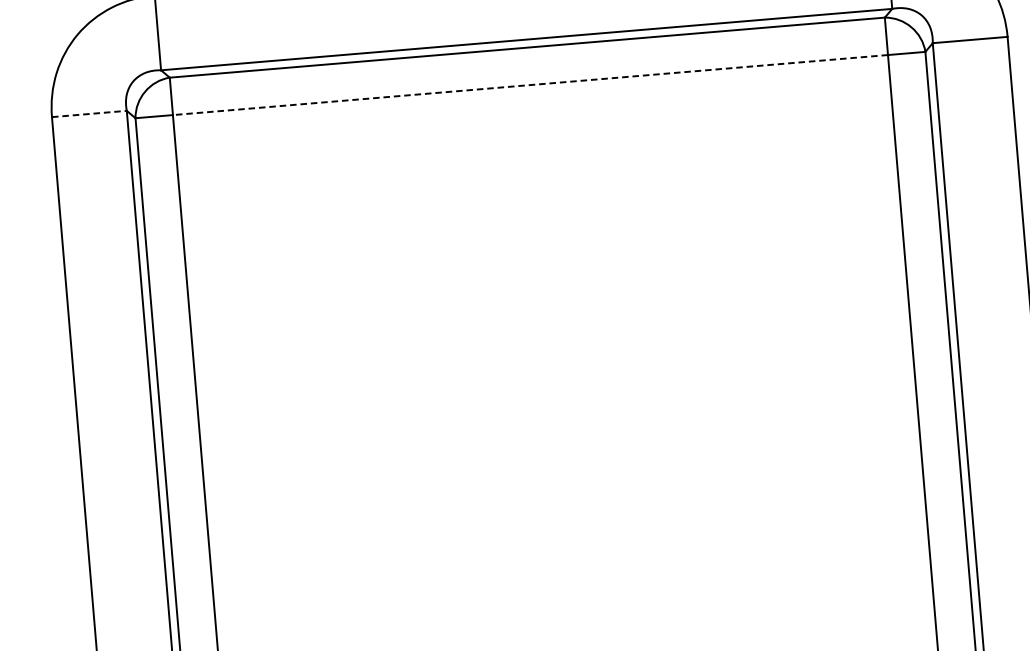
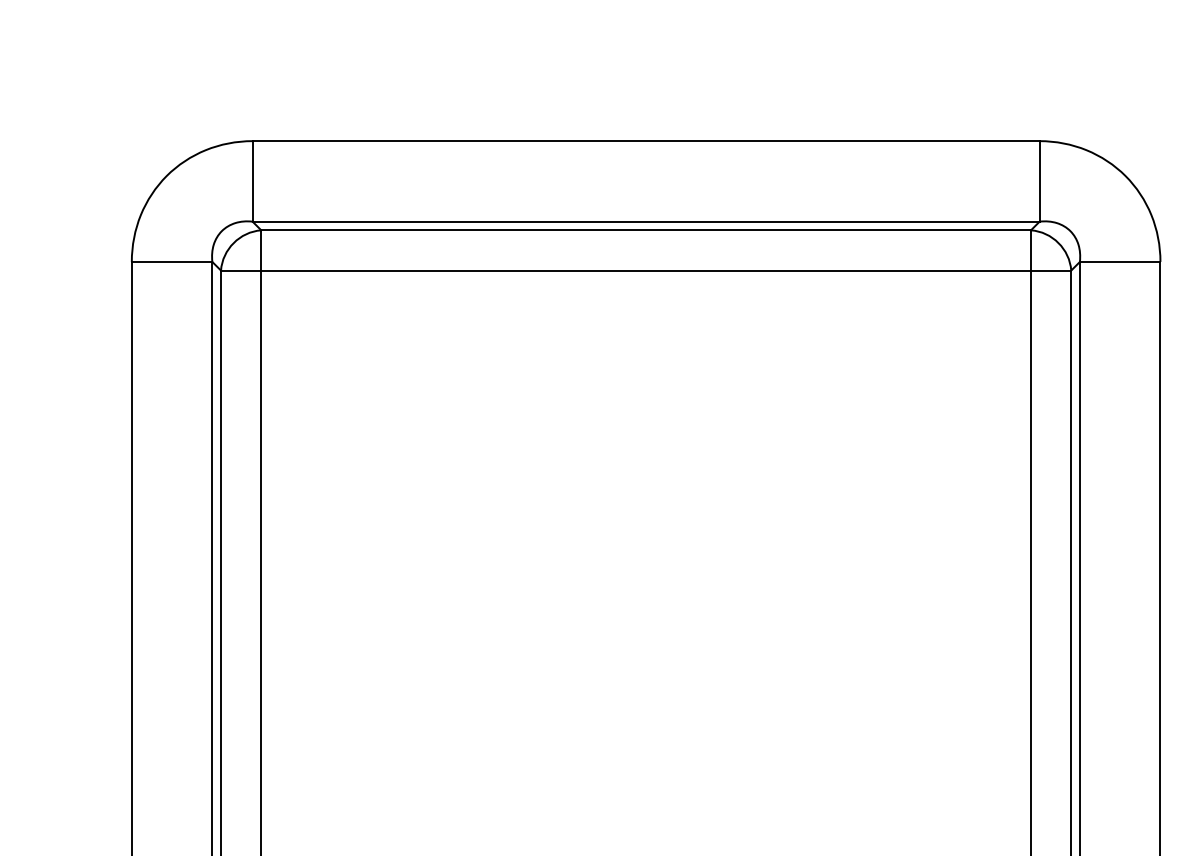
line: (530, 84) -> (646, 270), dashed -> solid
line: (89, 113) -> (172, 261), dashed -> solid

